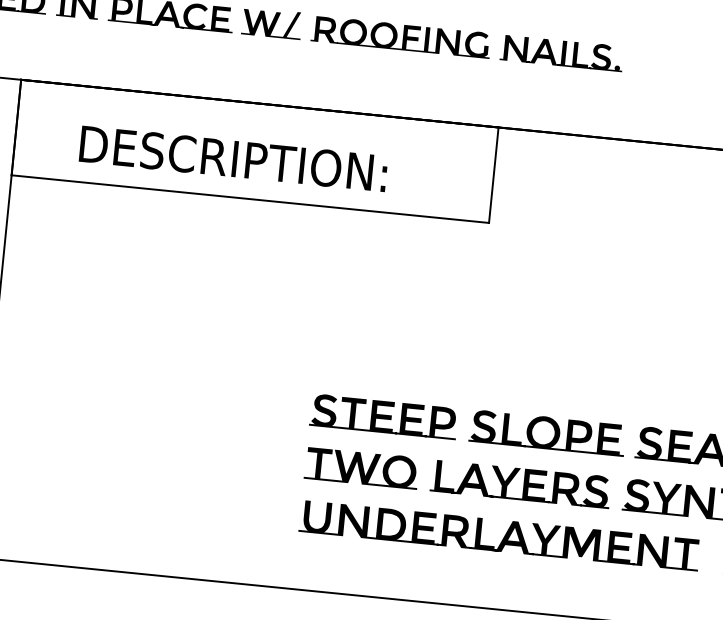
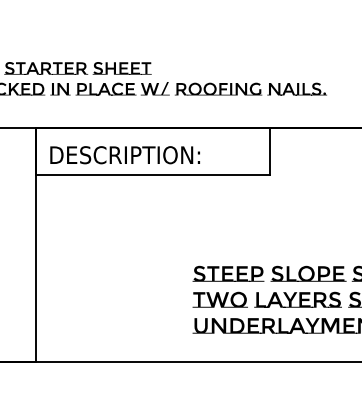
text: (232, 159) -> (124, 155), moved

